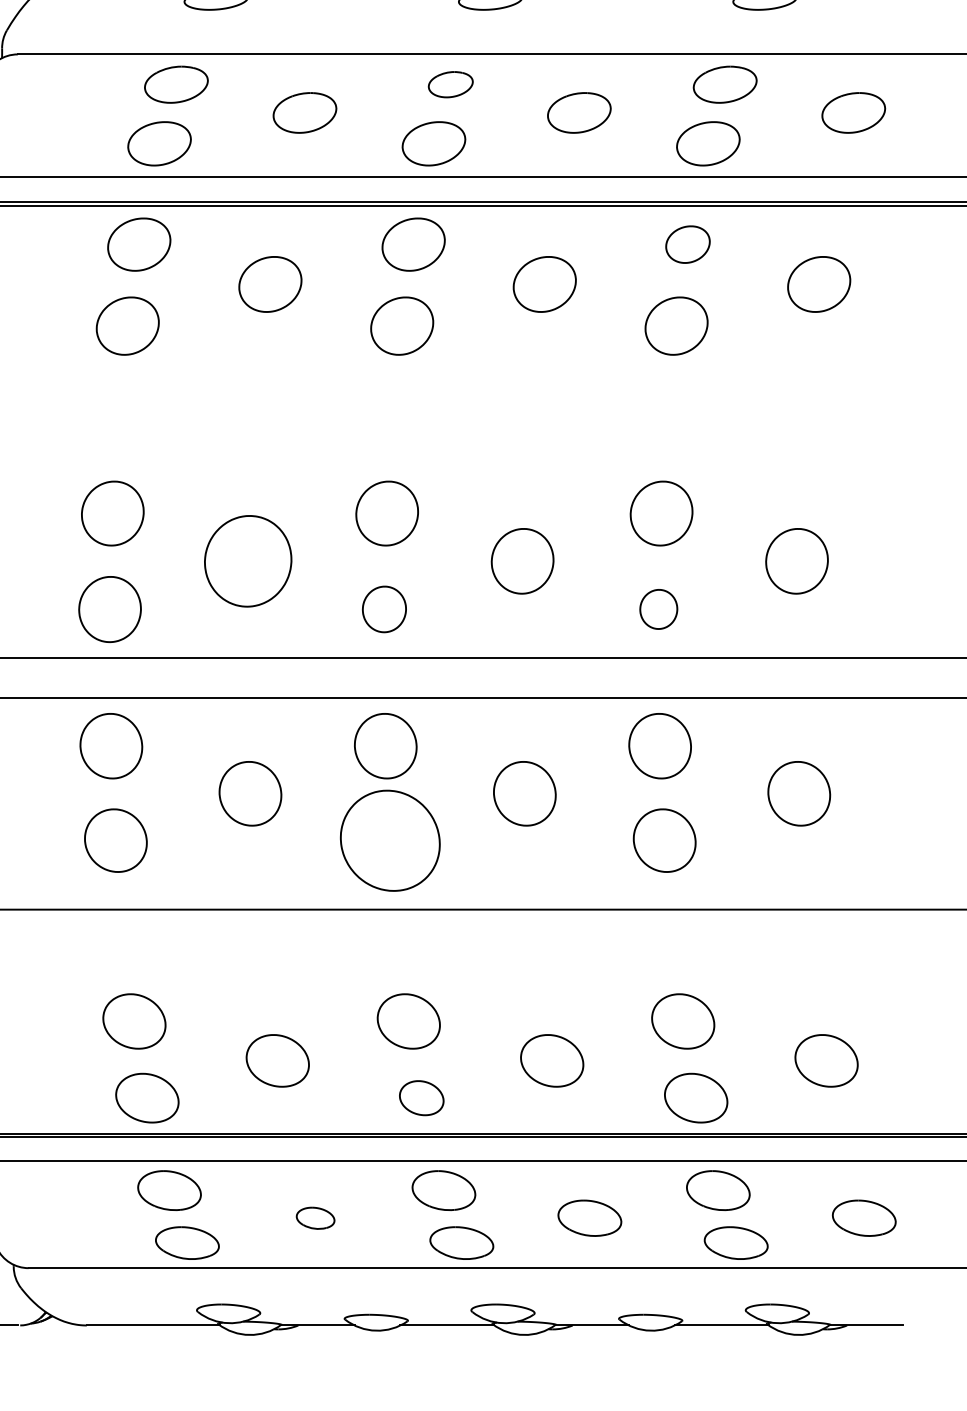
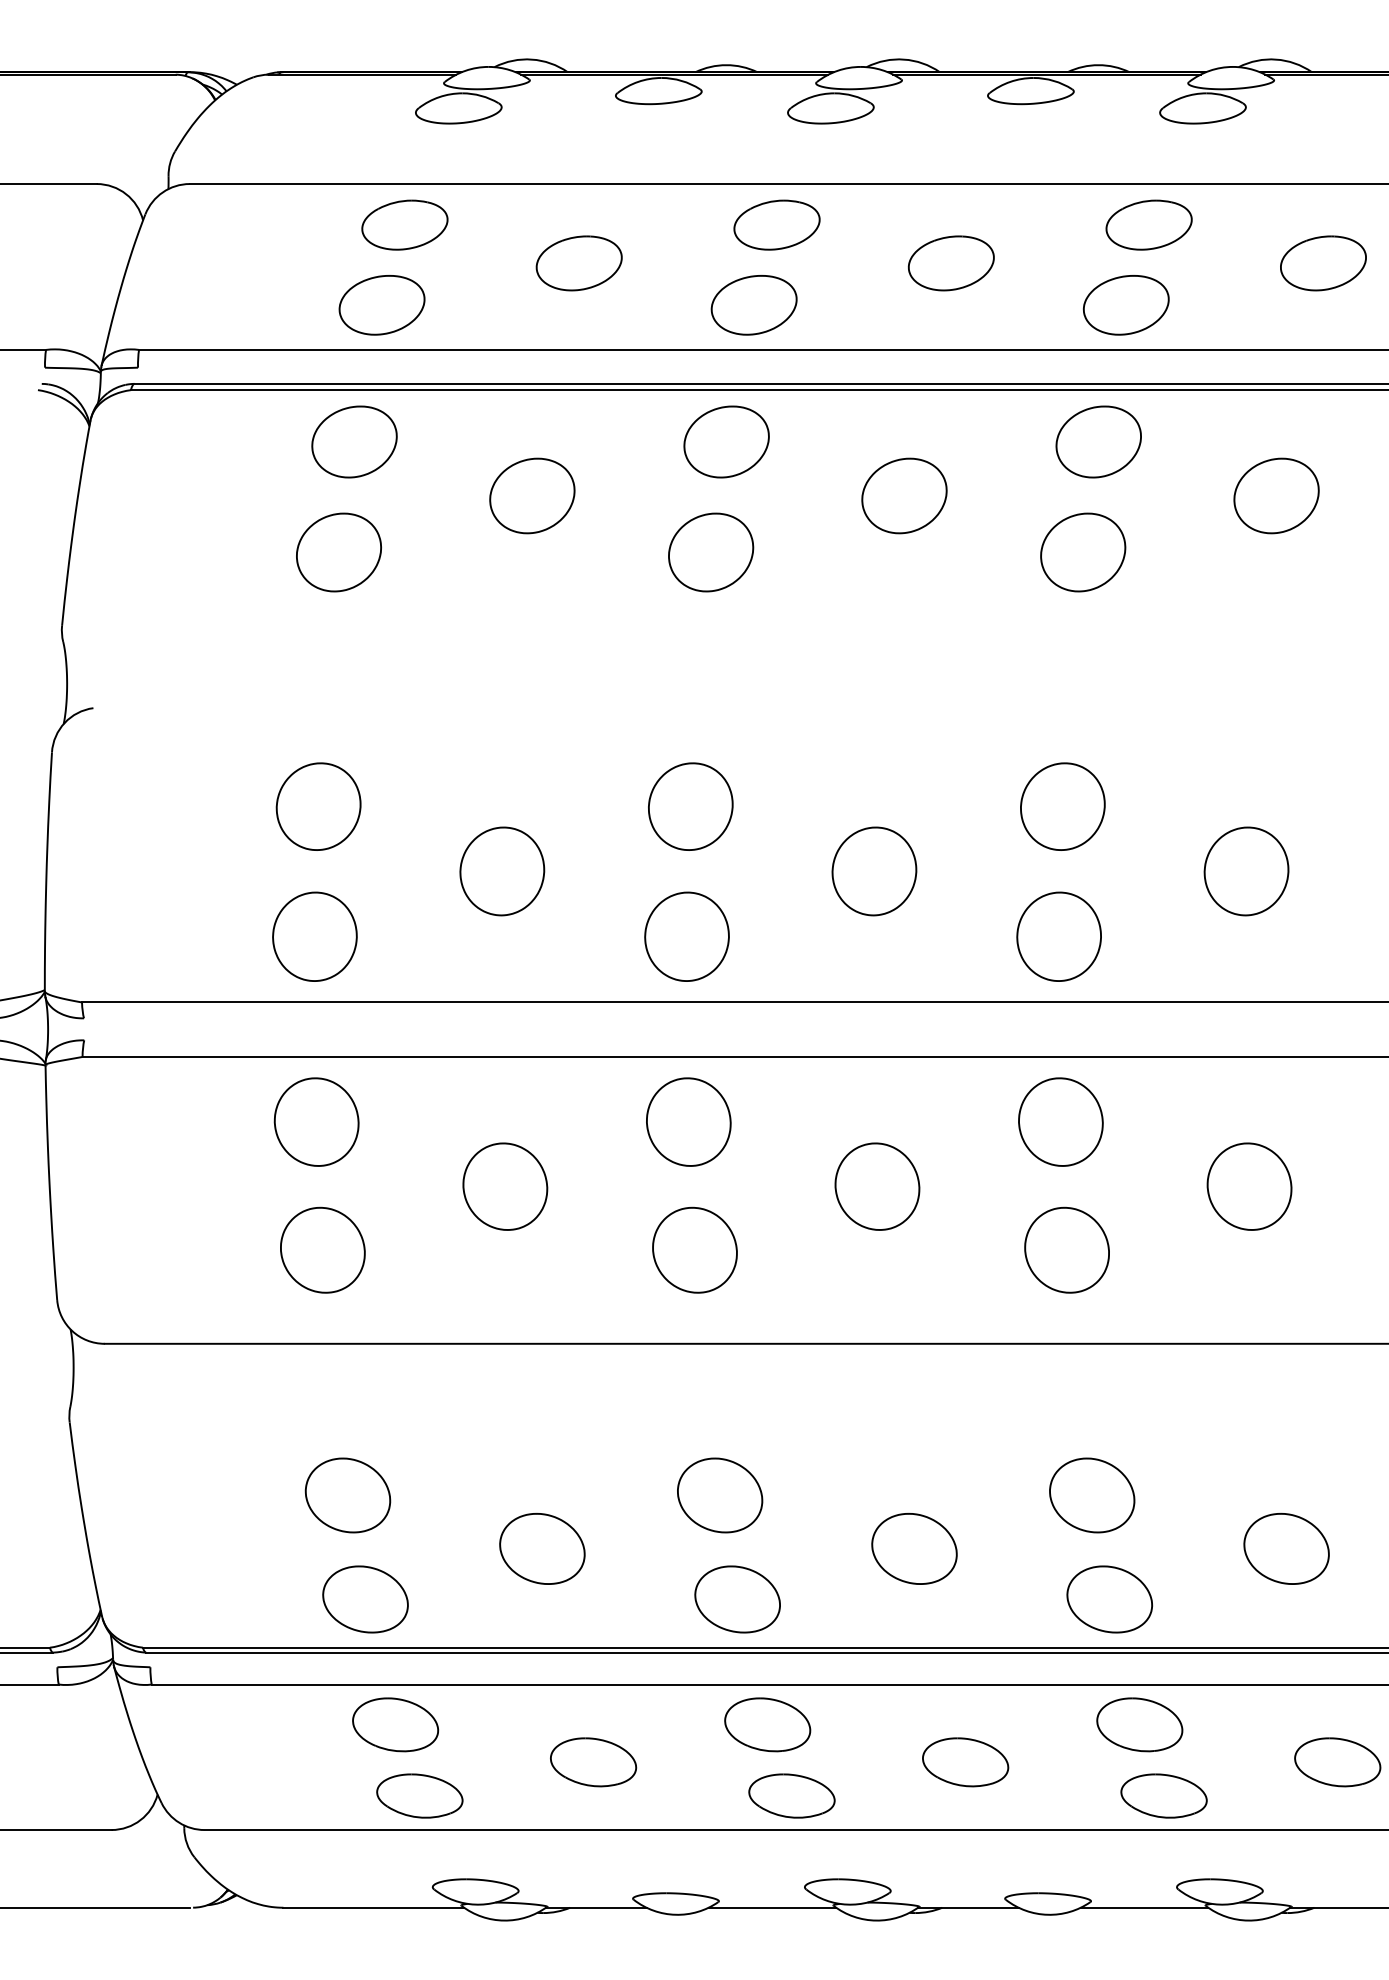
part: (450, 84) -> (776, 224), size x1.43
part: (687, 244) -> (1098, 441), size x1.43
part: (248, 561) -> (502, 871), size x0.71
part: (384, 609) -> (686, 936), size x1.43
part: (658, 609) -> (1058, 936), size x1.67
part: (389, 840) -> (694, 1249), size x0.62
part: (421, 1098) -> (737, 1599), size x1.43
part: (315, 1218) -> (593, 1762), size x1.67

